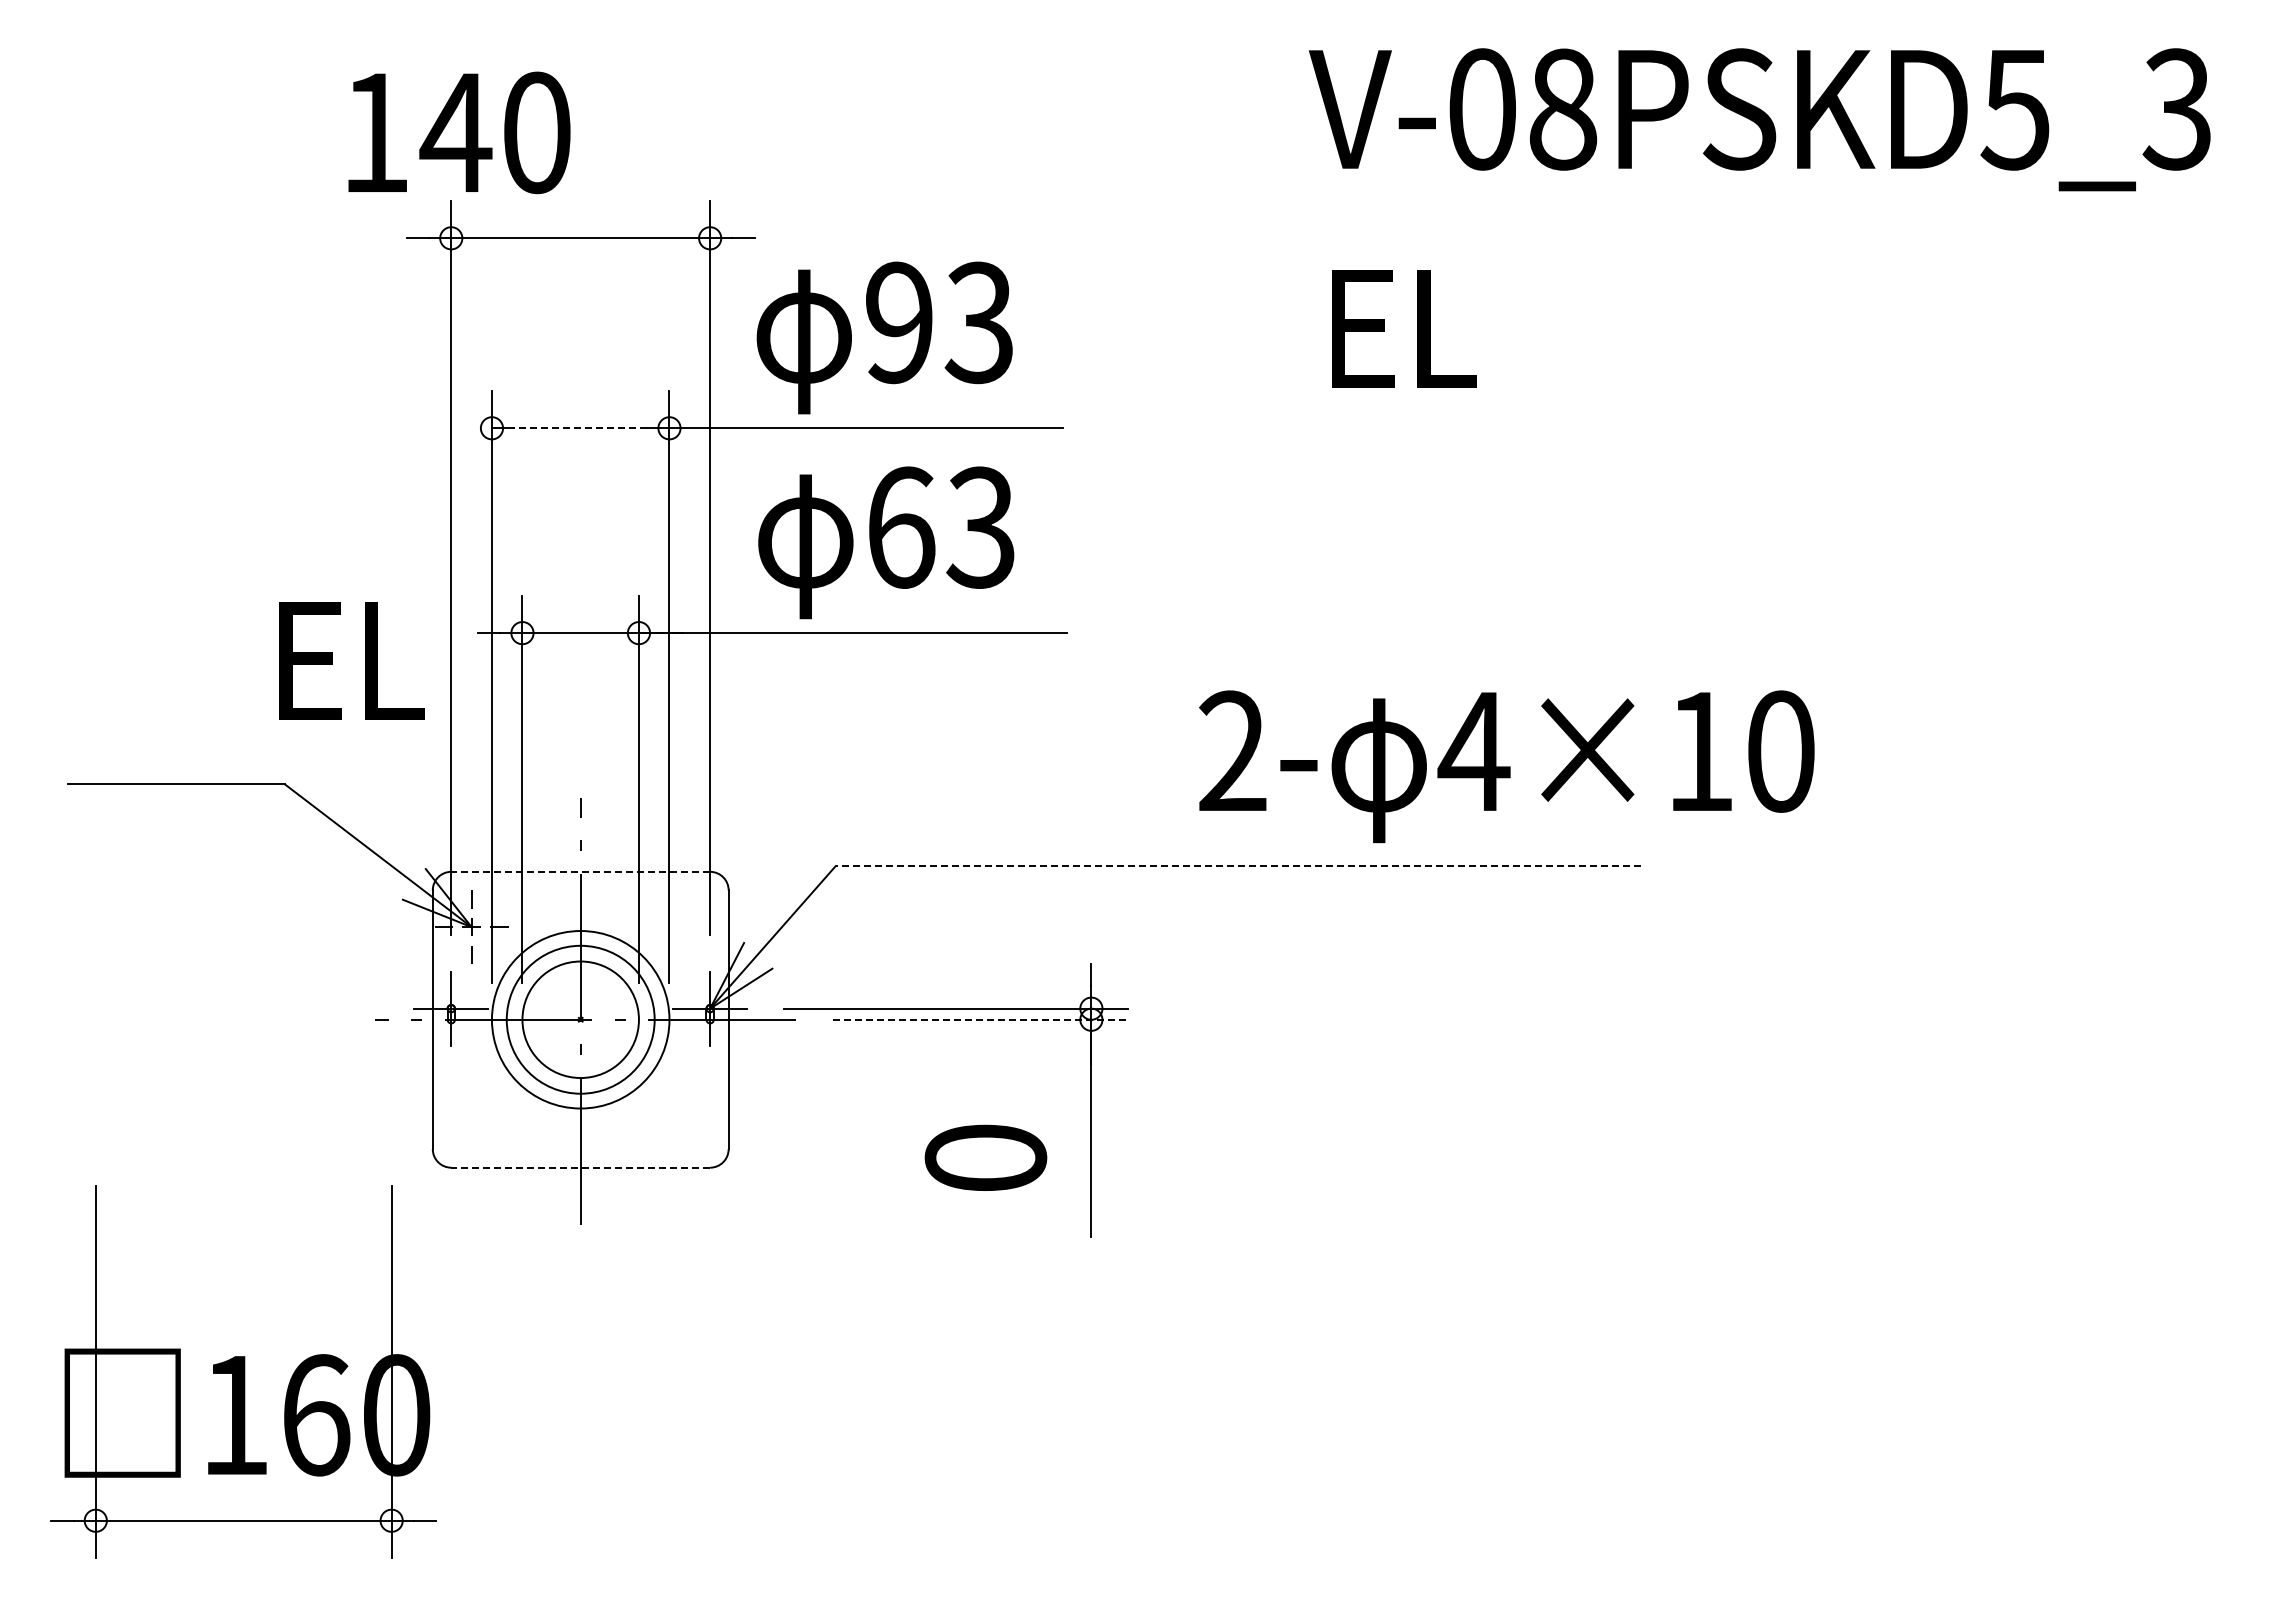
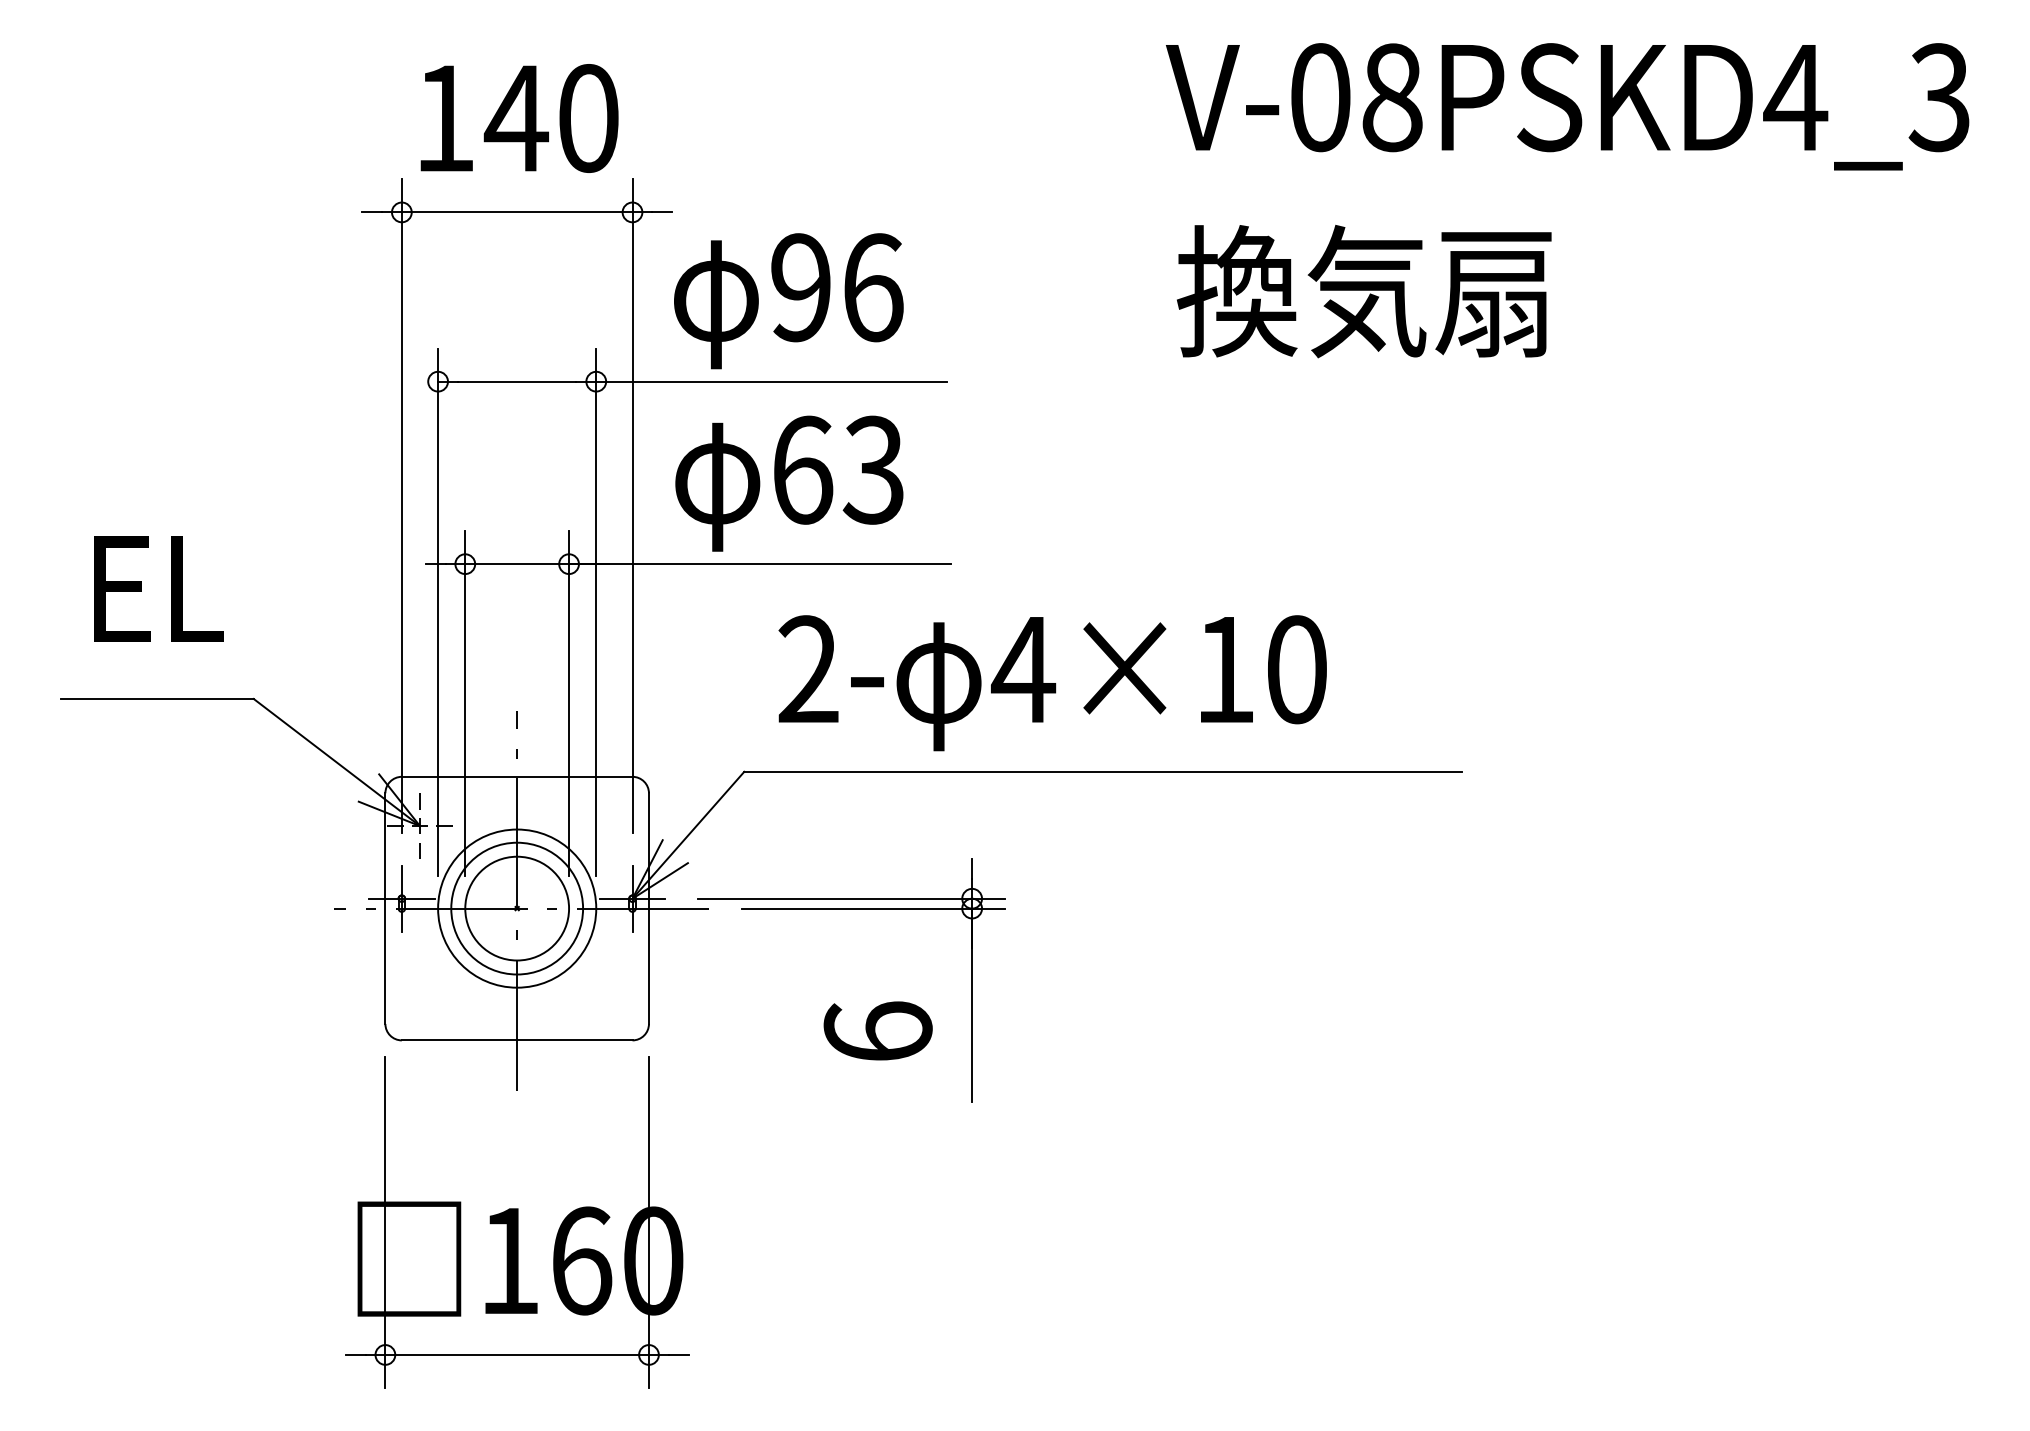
text: (2015, 110) -> (1795, 98), V-08PSKD5_3 -> V-08PSKD4_3
text: (459, 132) -> (519, 118), moved
text: (979, 322) -> (872, 287), 93 -> 96
text: (1531, 327) -> (1364, 291), EL -> 換気扇
line: (580, 428) -> (516, 381), dashed -> solid
text: (351, 660) -> (158, 588), moved
text: (1506, 766) -> (1052, 682), moved
line: (1238, 866) -> (1103, 772), dashed -> solid
line: (580, 871) -> (516, 776), dashed -> solid
line: (980, 1019) -> (873, 908), dashed -> solid
text: (985, 1157) -> (877, 1031), 0 -> 6
line: (580, 1167) -> (516, 1040), dashed -> solid
part: (243, 1371) -> (516, 1221), moved

